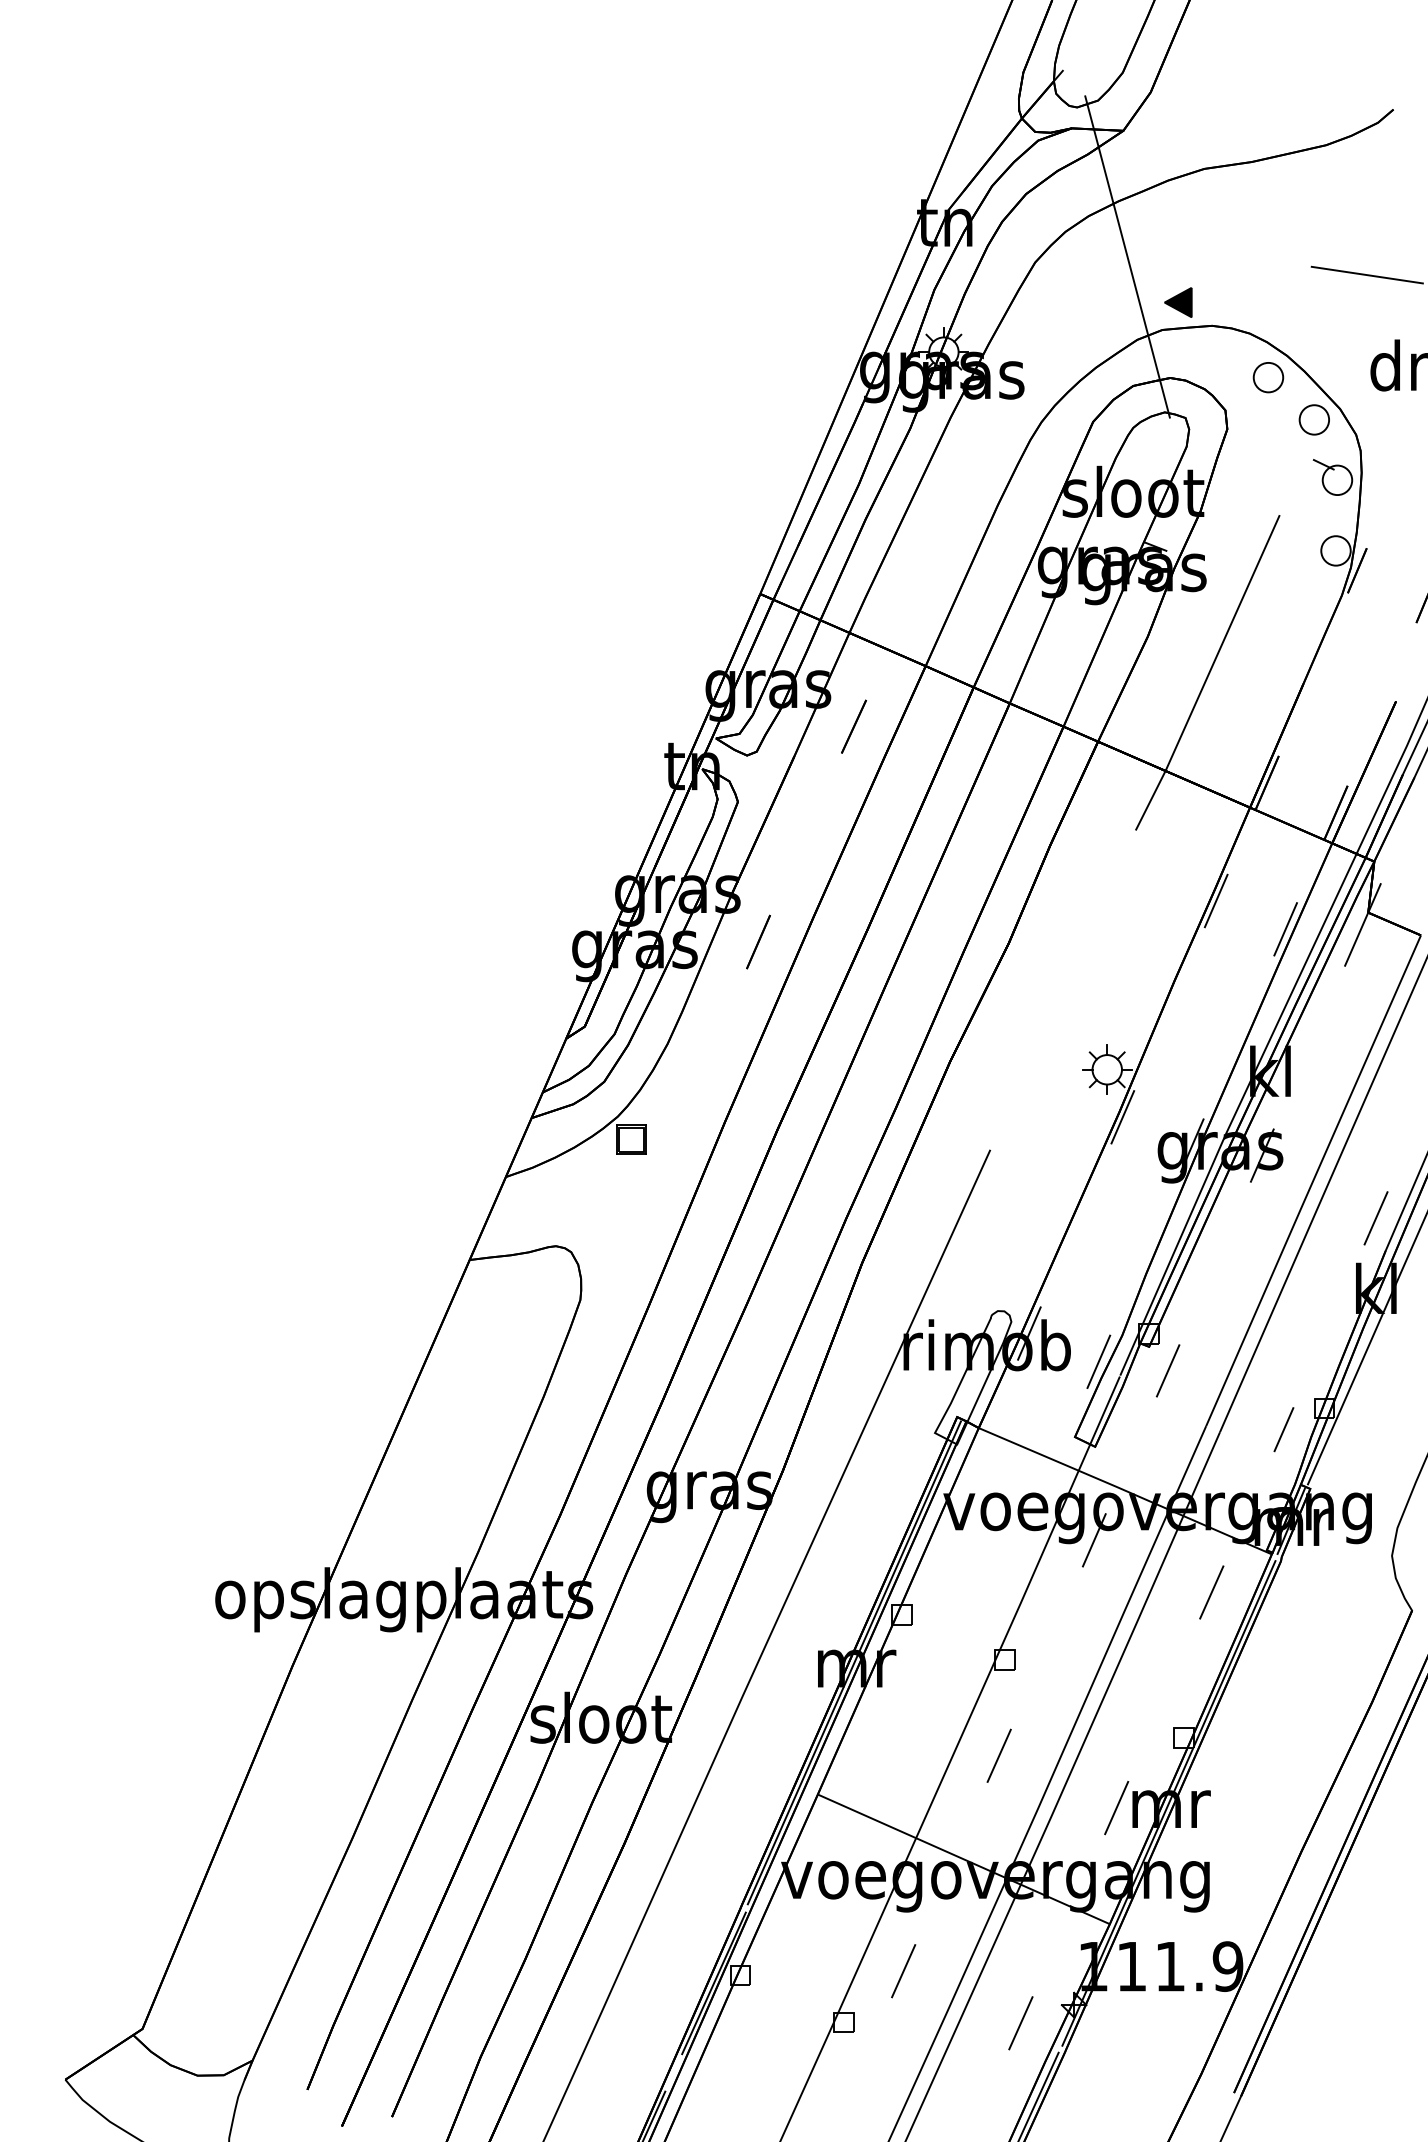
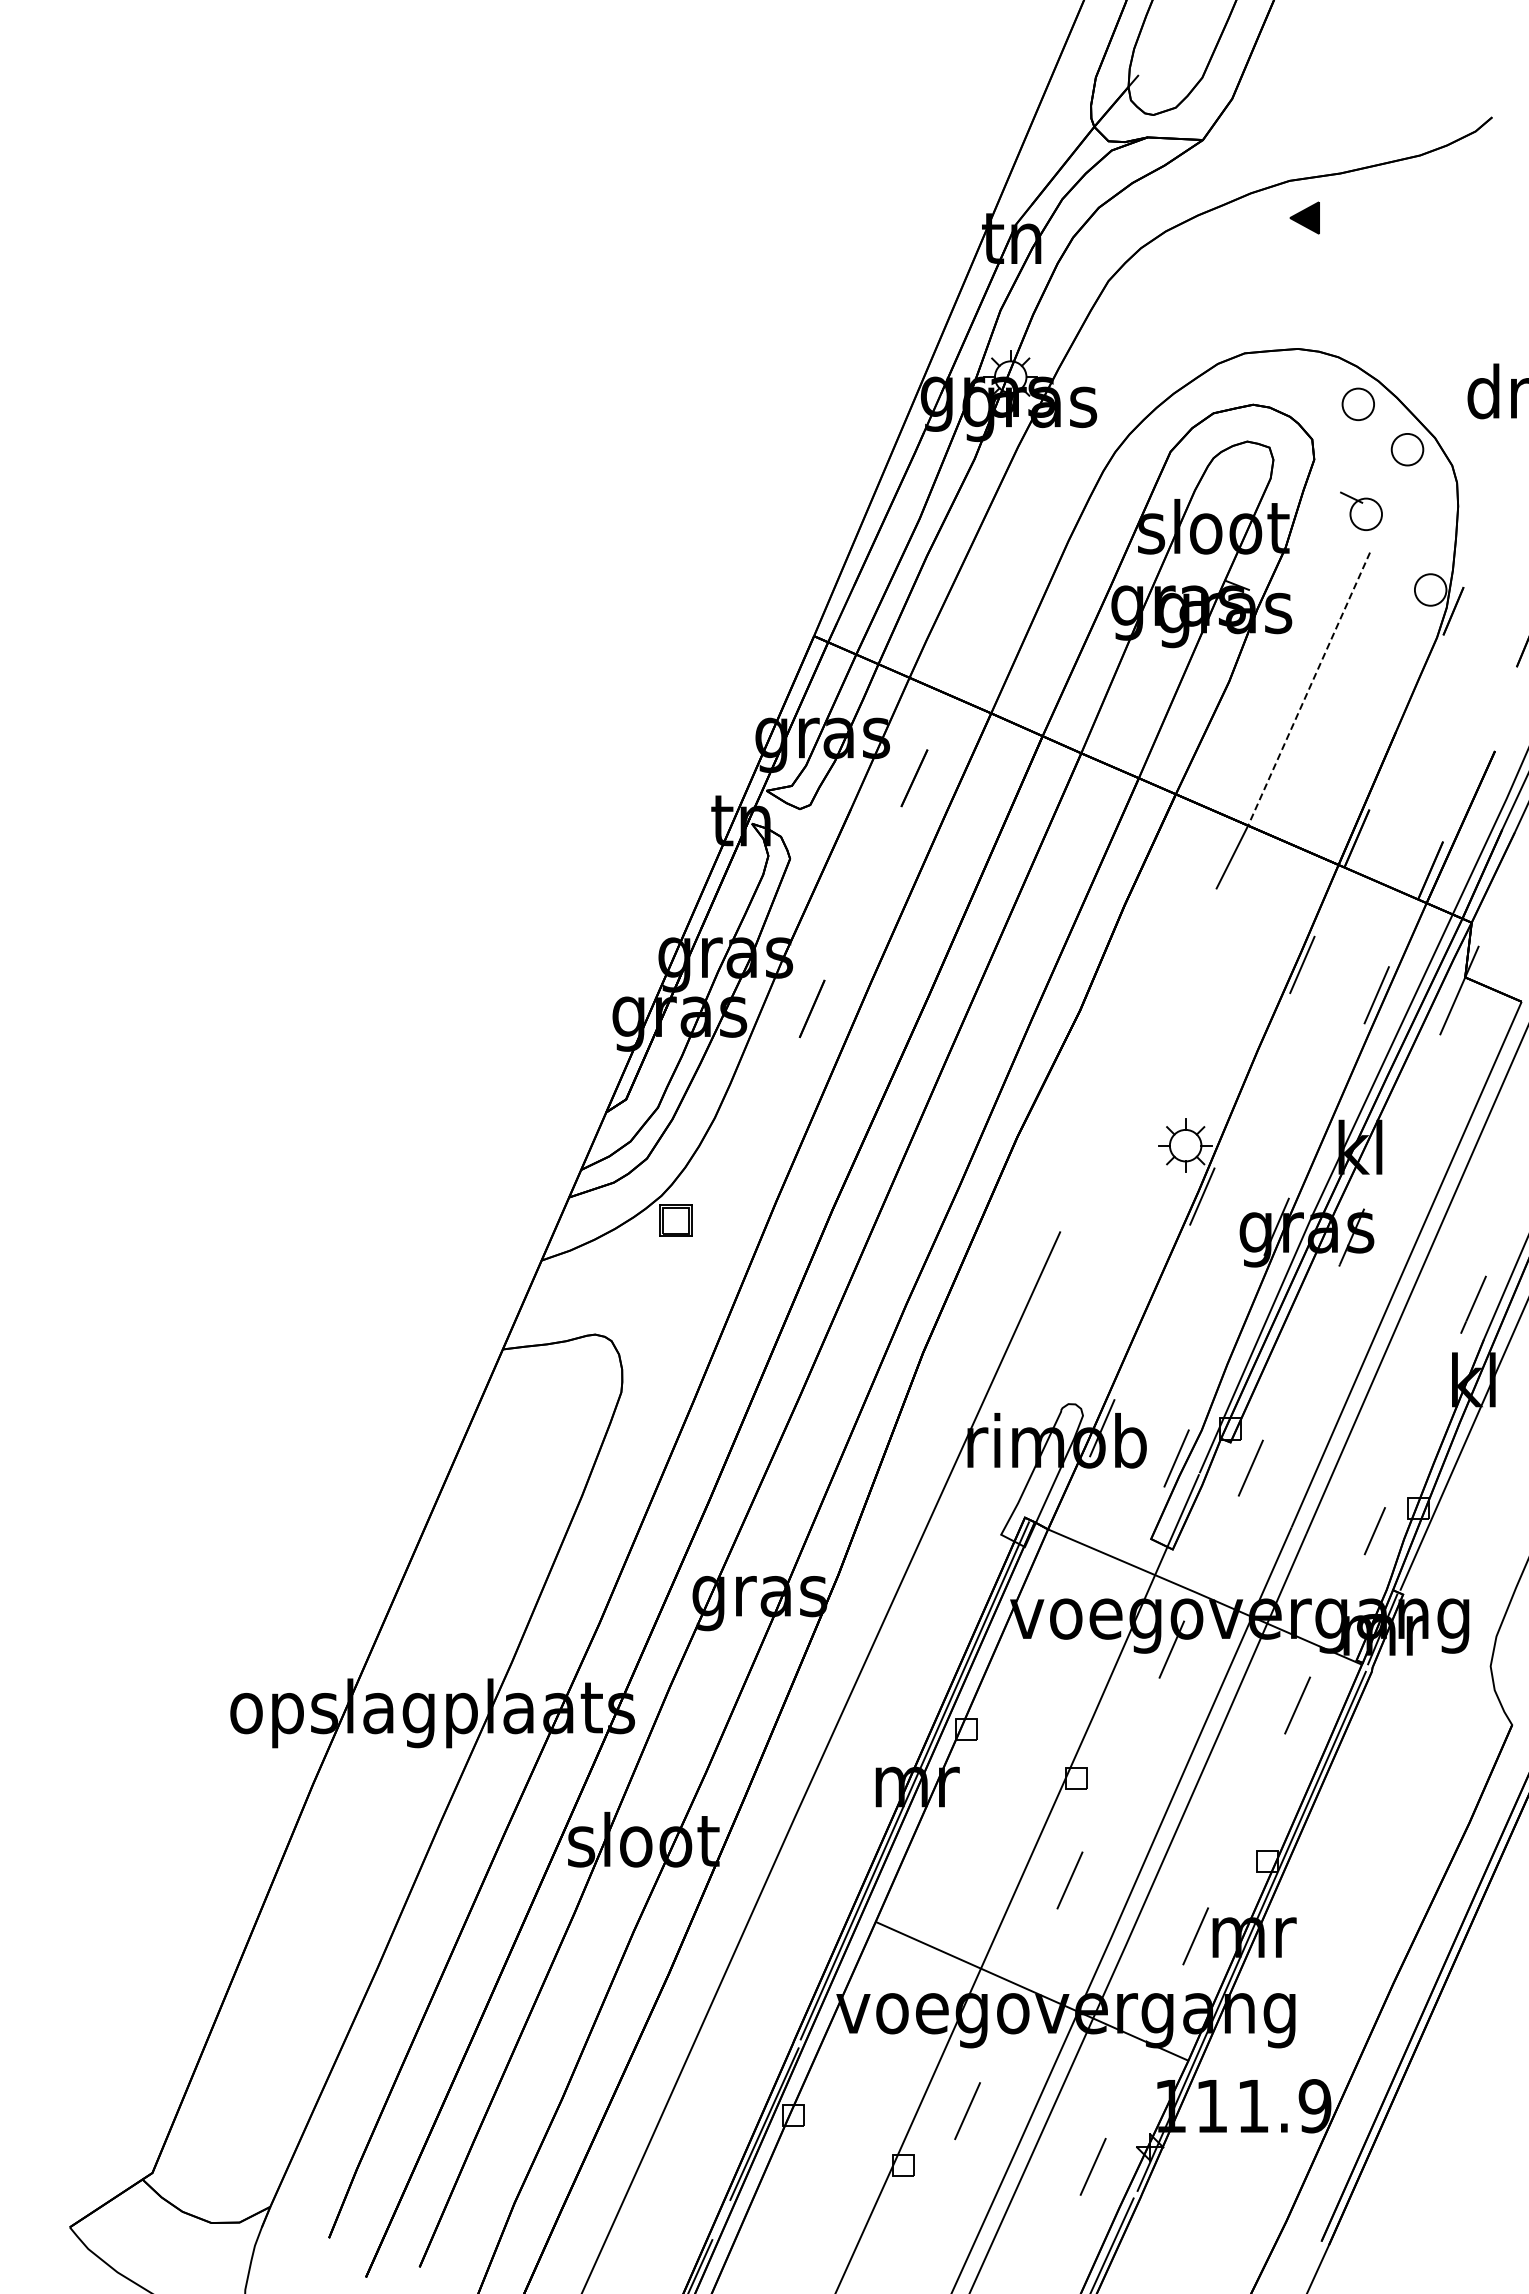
line: (1127, 257) -> (1207, 275), removed
line: (1366, 275) -> (1463, 294), removed
part: (1178, 302) -> (1304, 217), moved
part: (1333, 476) -> (1361, 510), moved
line: (1221, 643) -> (1308, 689), solid -> dashed

